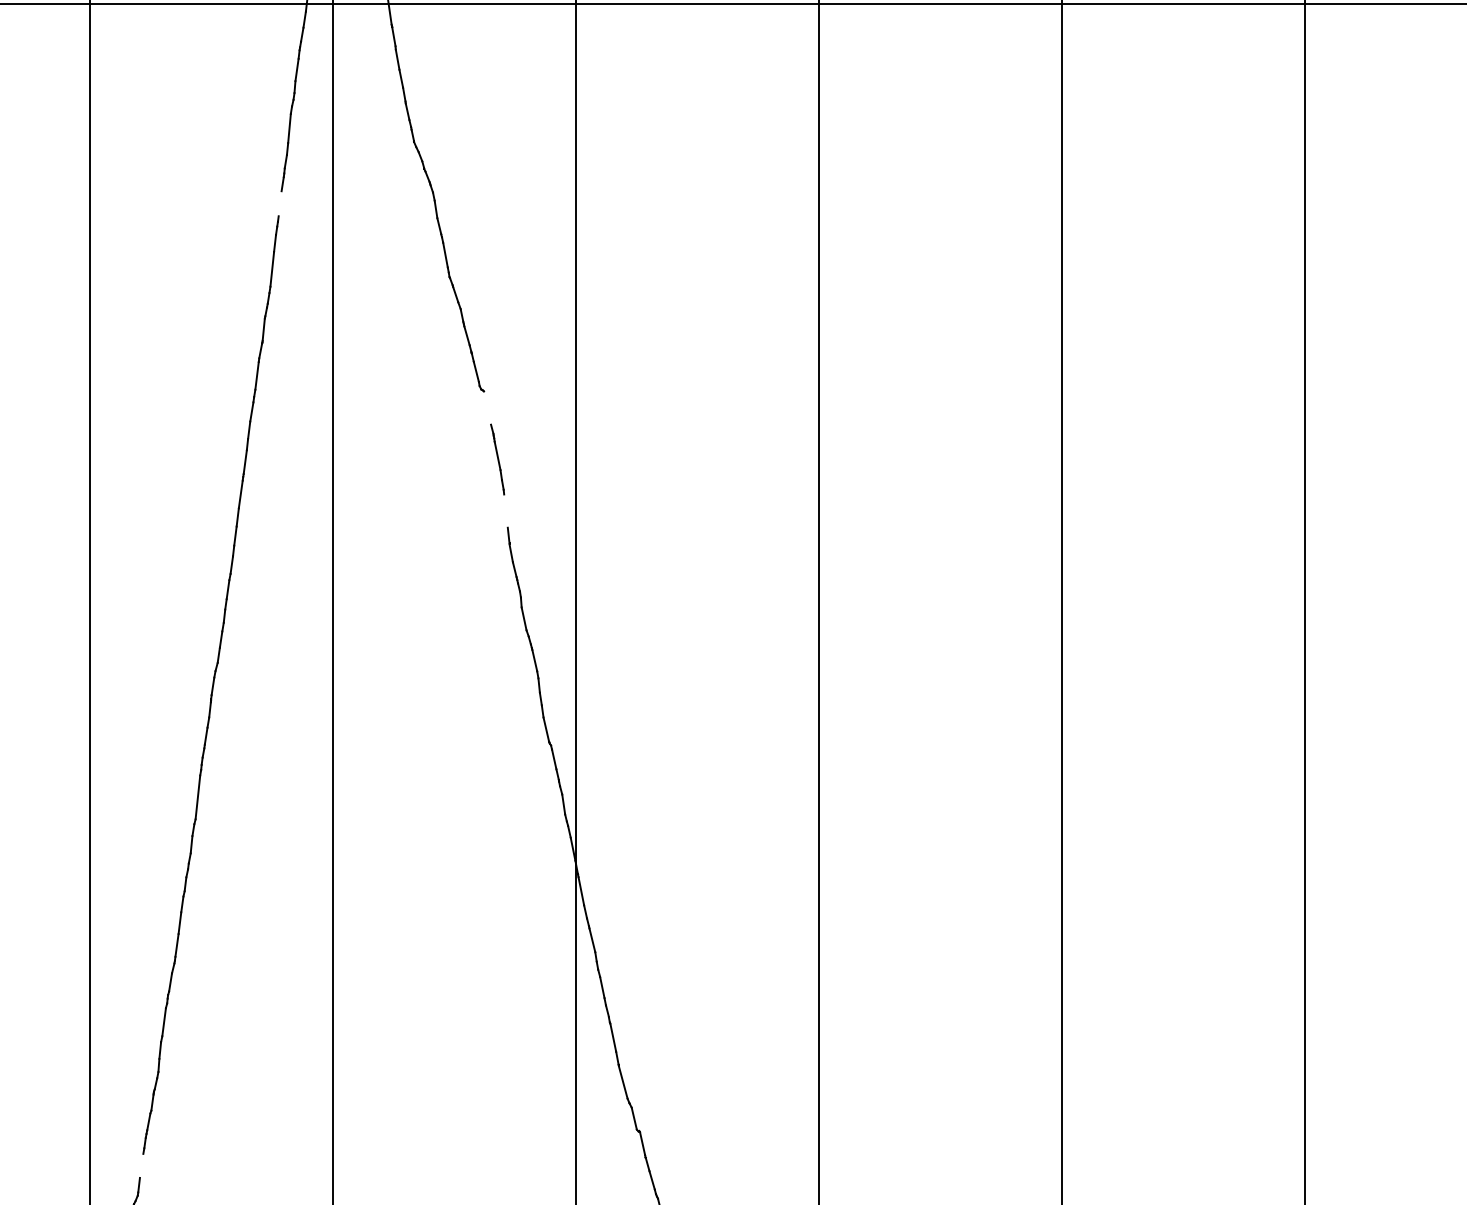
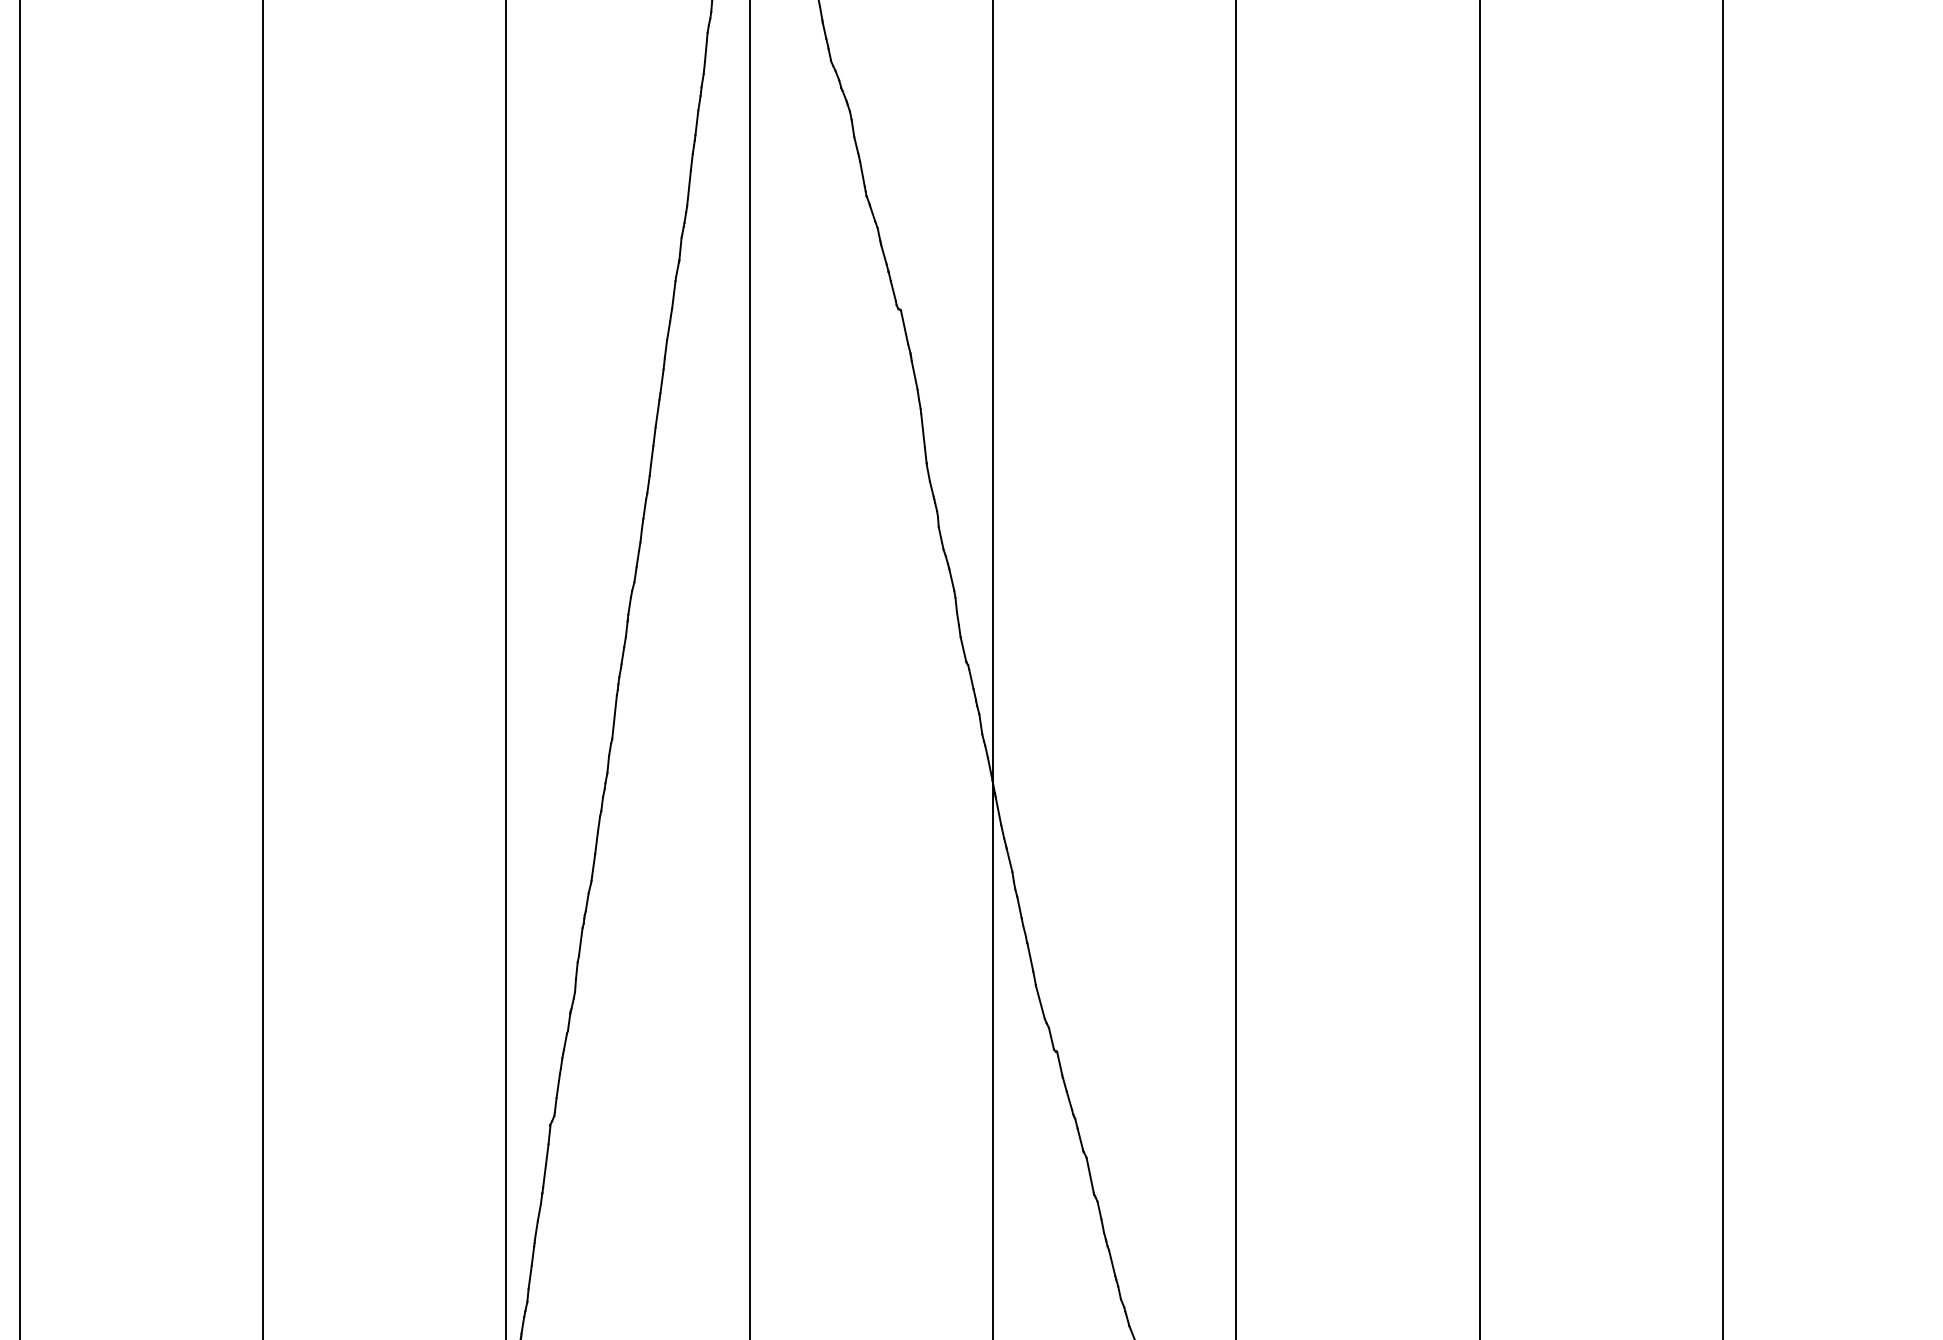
line: (279, 203) -> (696, 122), added
line: (487, 408) -> (904, 327), added
line: (505, 511) -> (922, 430), added
line: (140, 1166) -> (557, 1086), added

